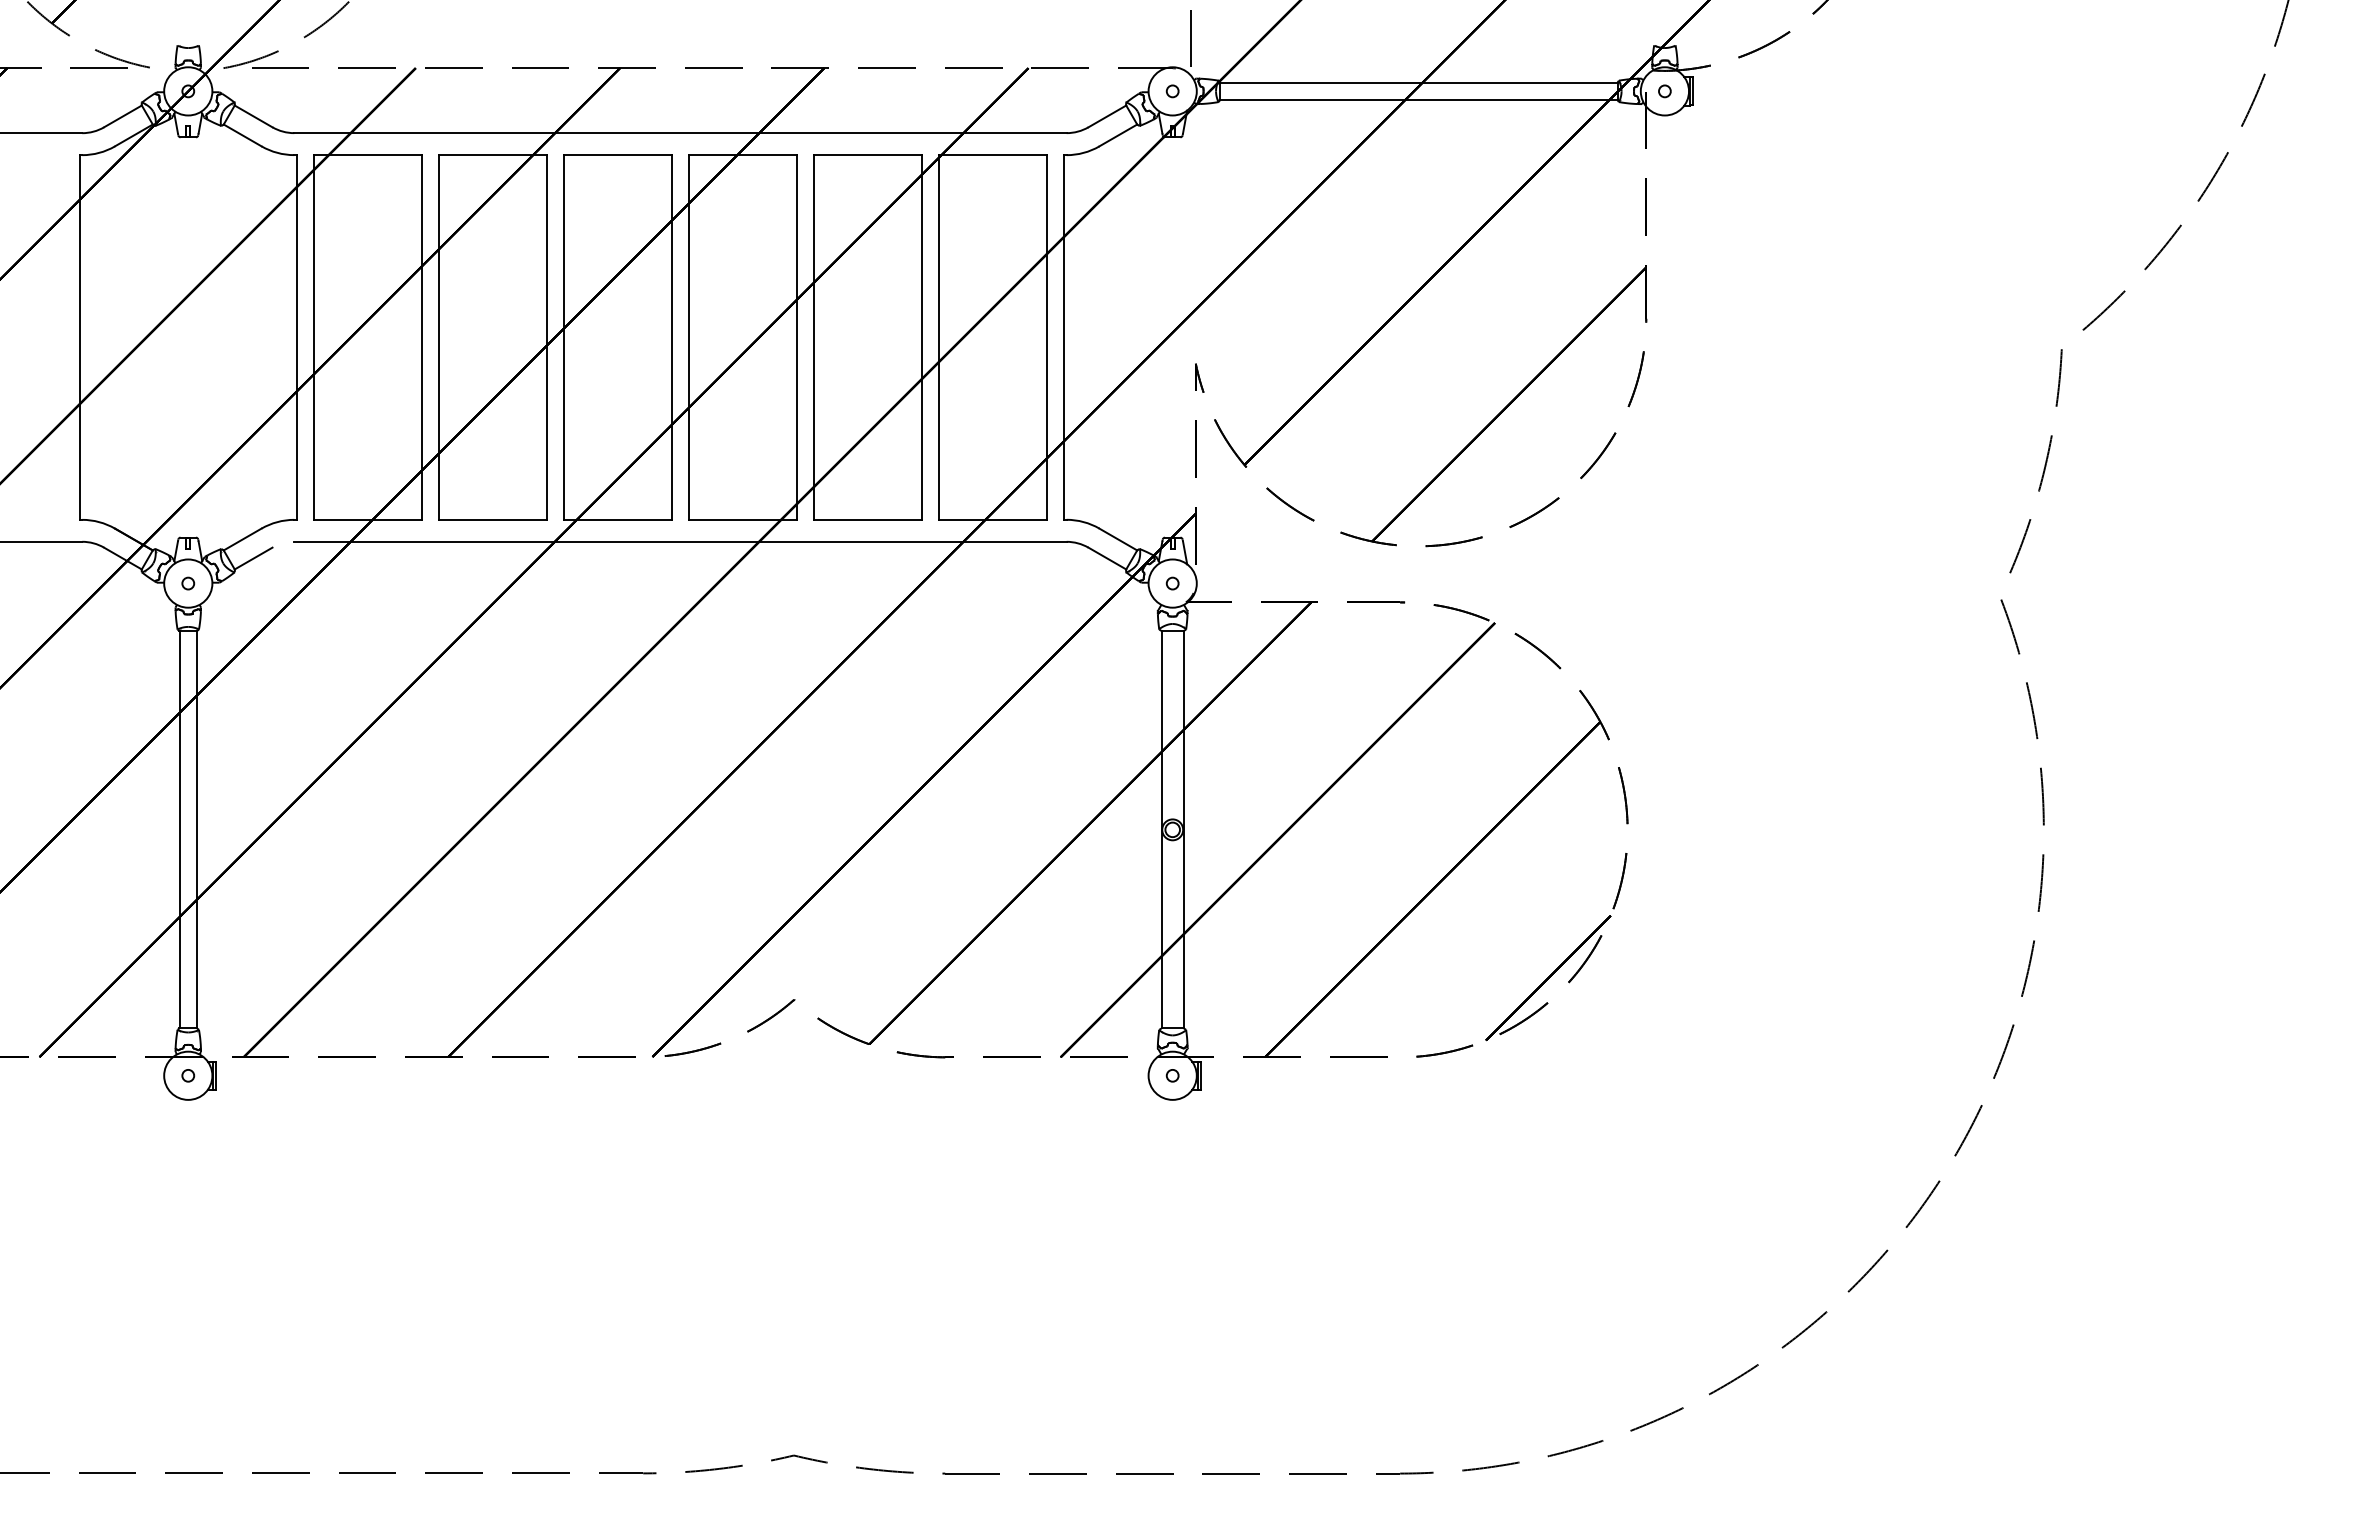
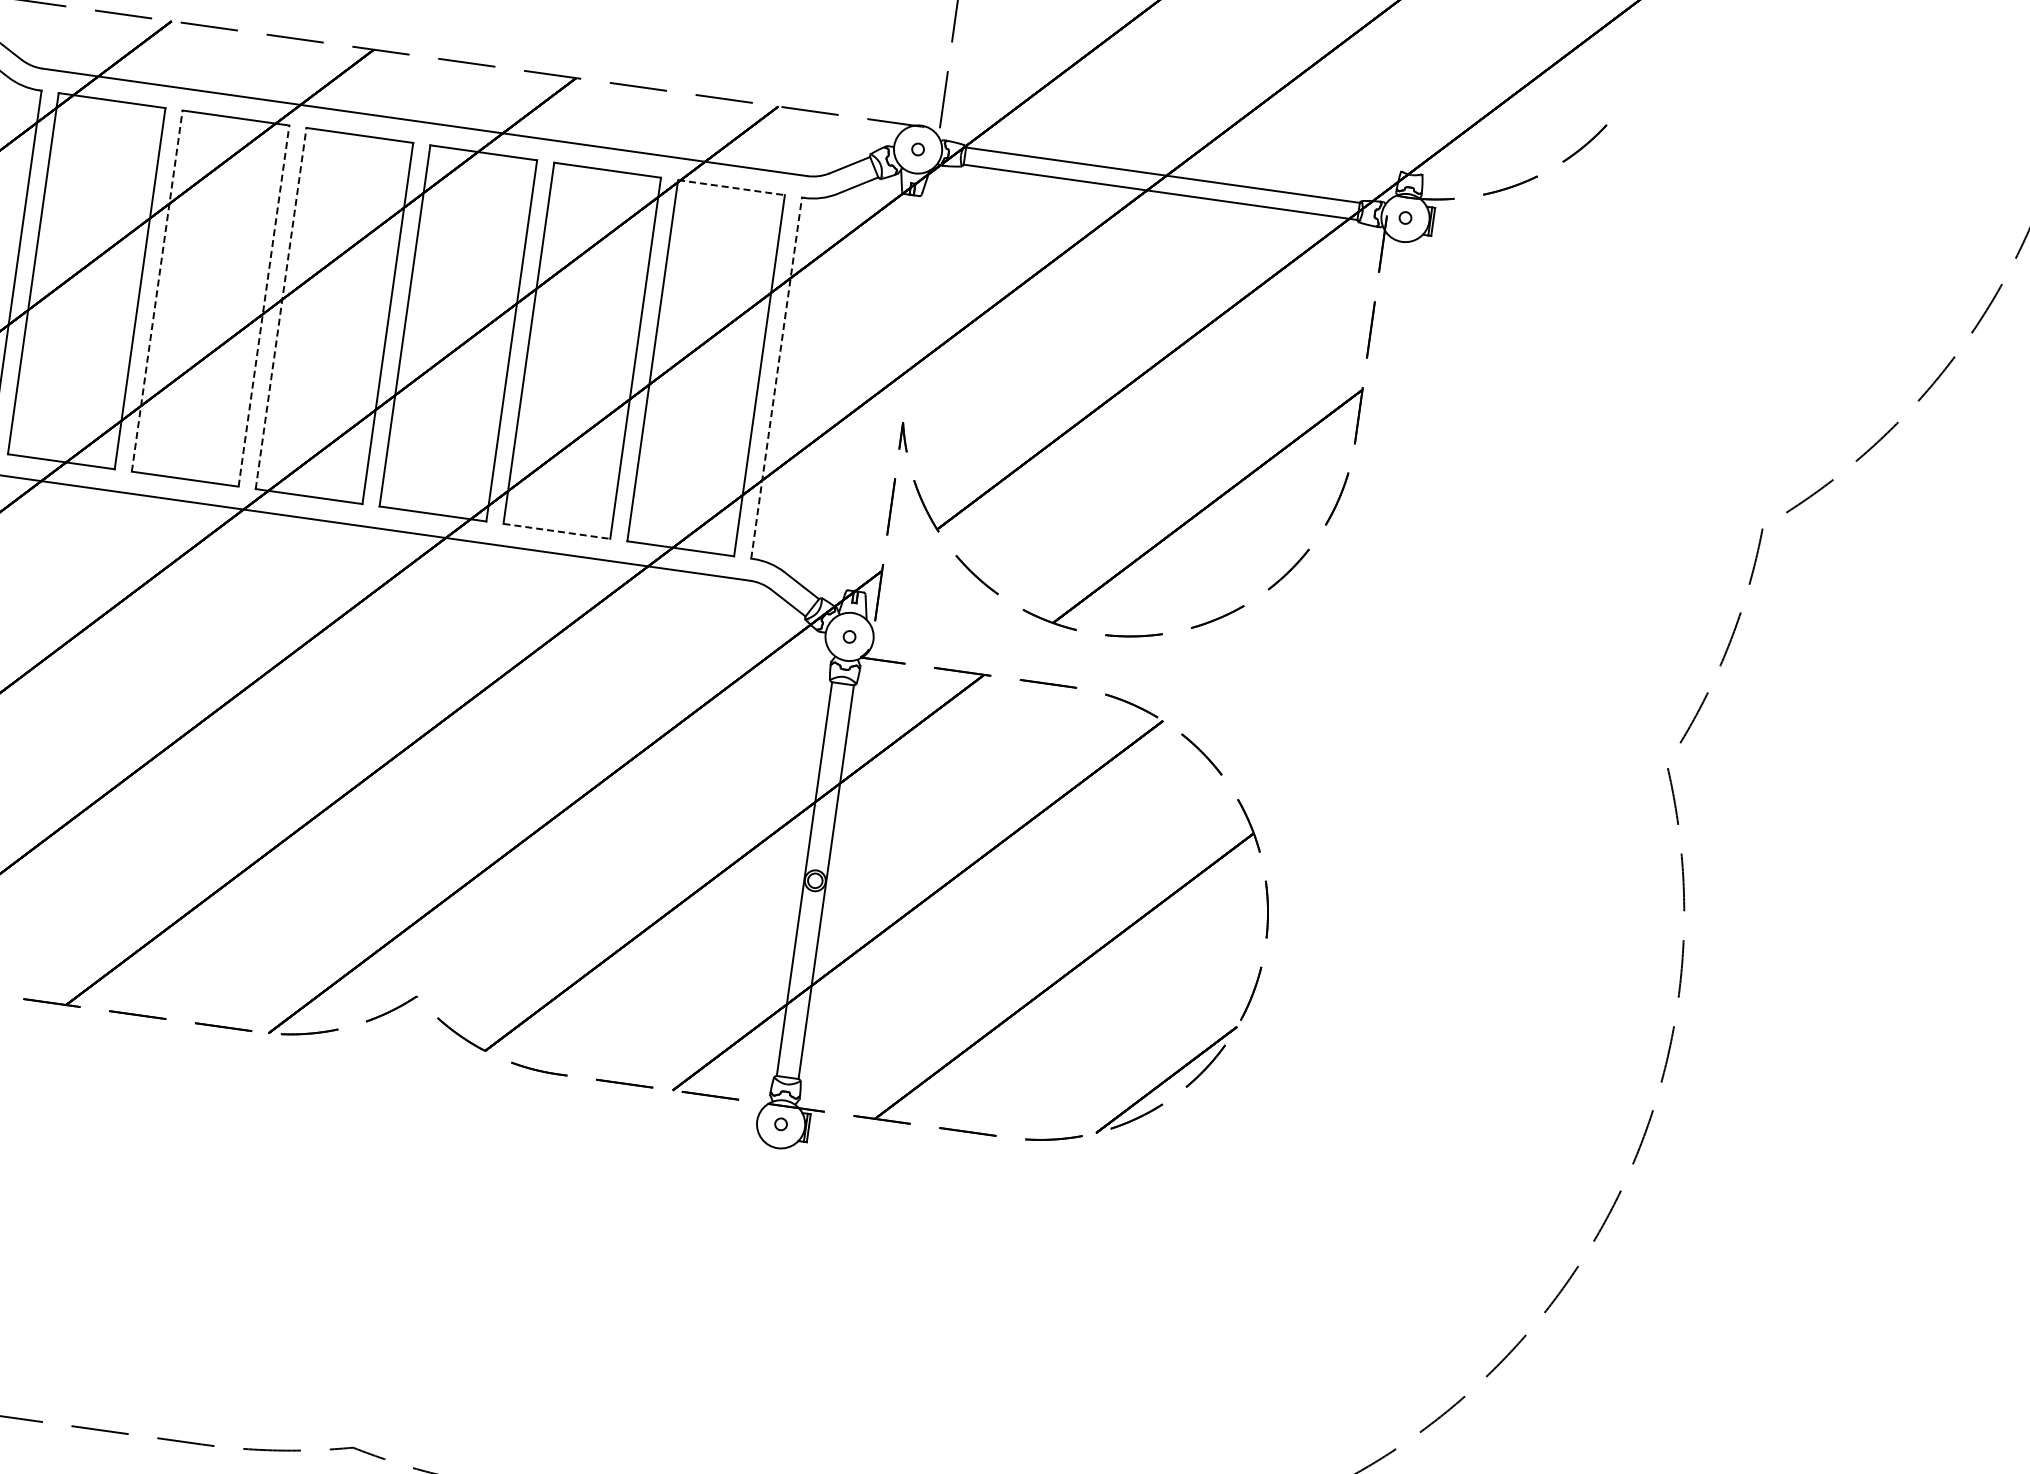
line: (993, 155) -> (731, 188), solid -> dashed
line: (438, 336) -> (156, 290), solid -> dashed
line: (546, 336) -> (263, 305), solid -> dashed
line: (564, 336) -> (281, 307), solid -> dashed
line: (1064, 336) -> (776, 377), solid -> dashed
line: (868, 519) -> (557, 531), solid -> dashed

